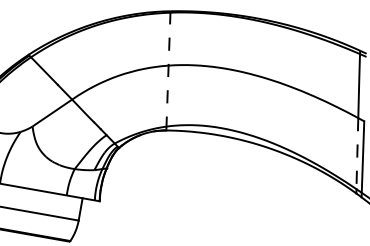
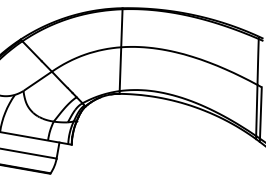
line: (168, 70) -> (121, 50), dashed -> solid
line: (357, 153) -> (256, 110), dashed -> solid

